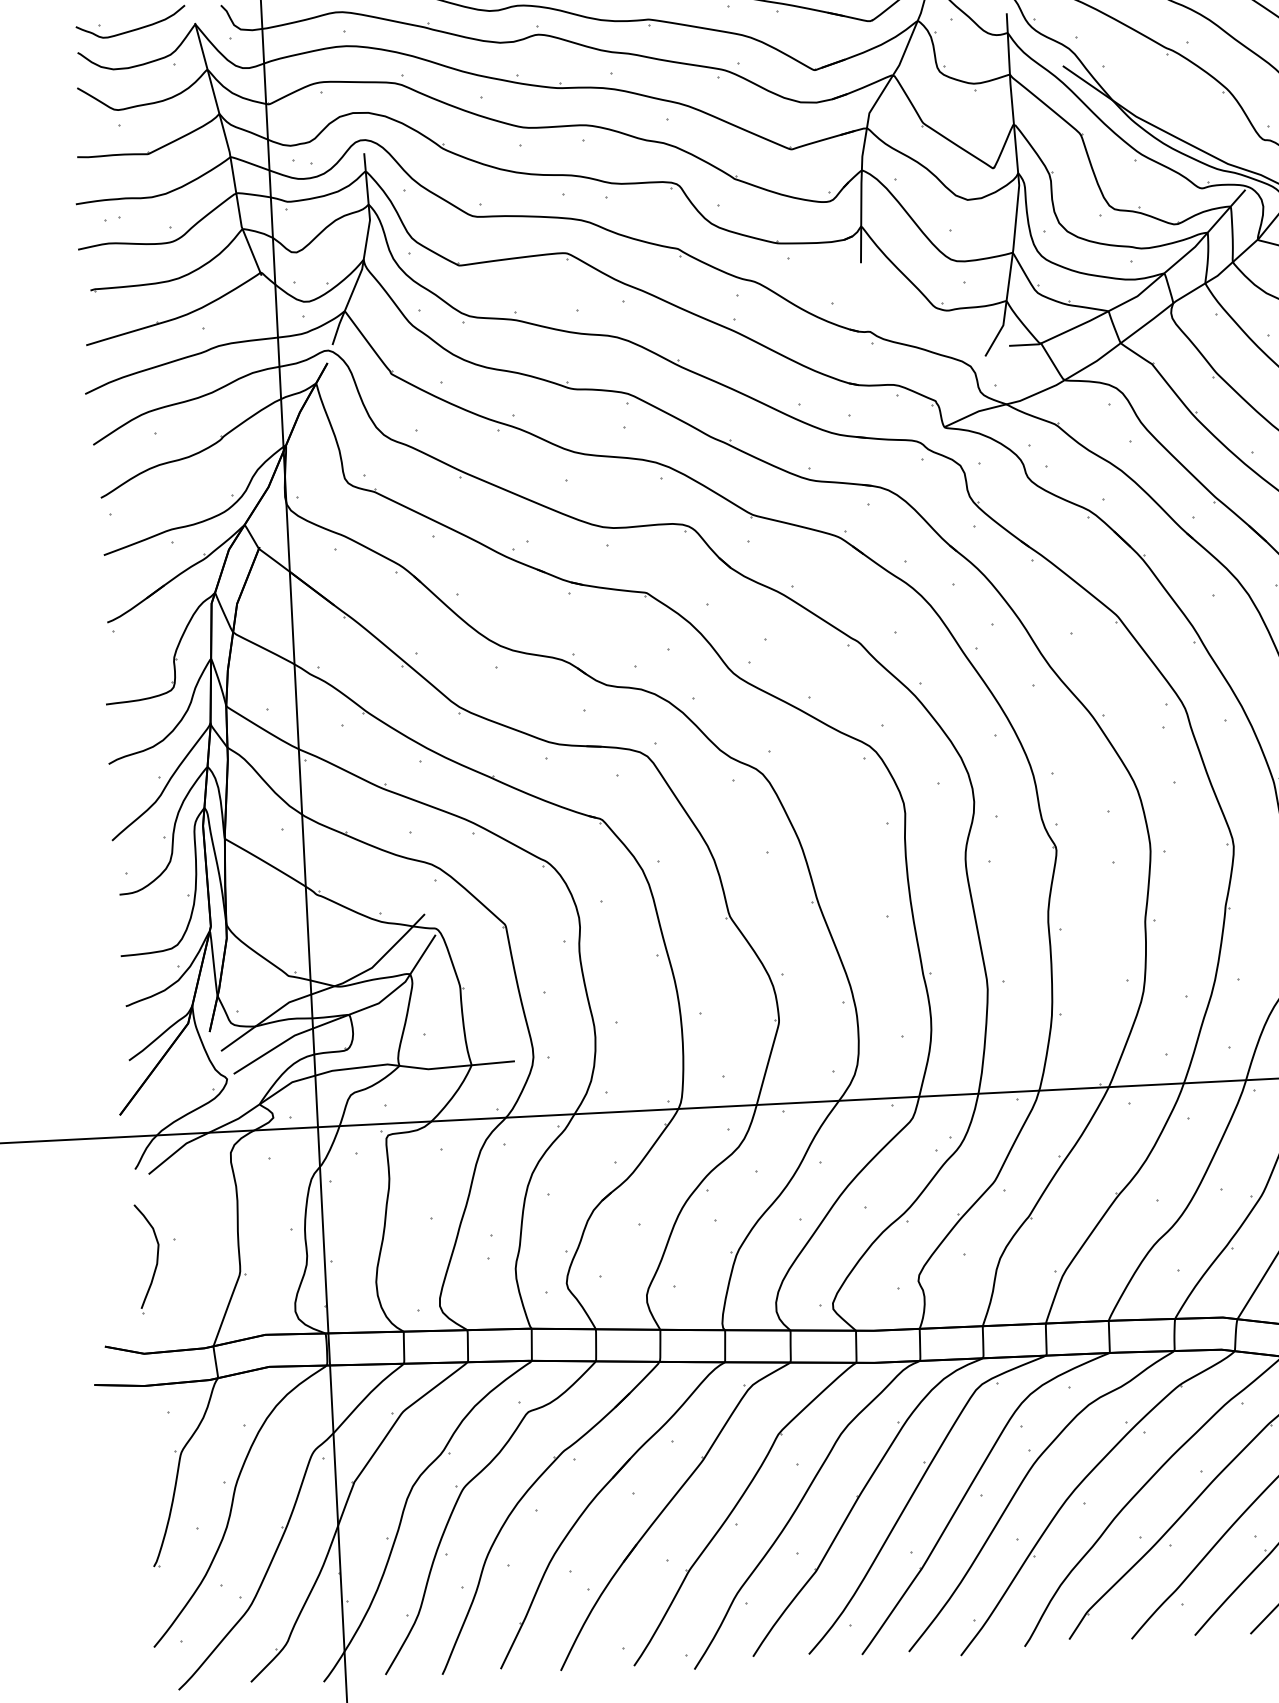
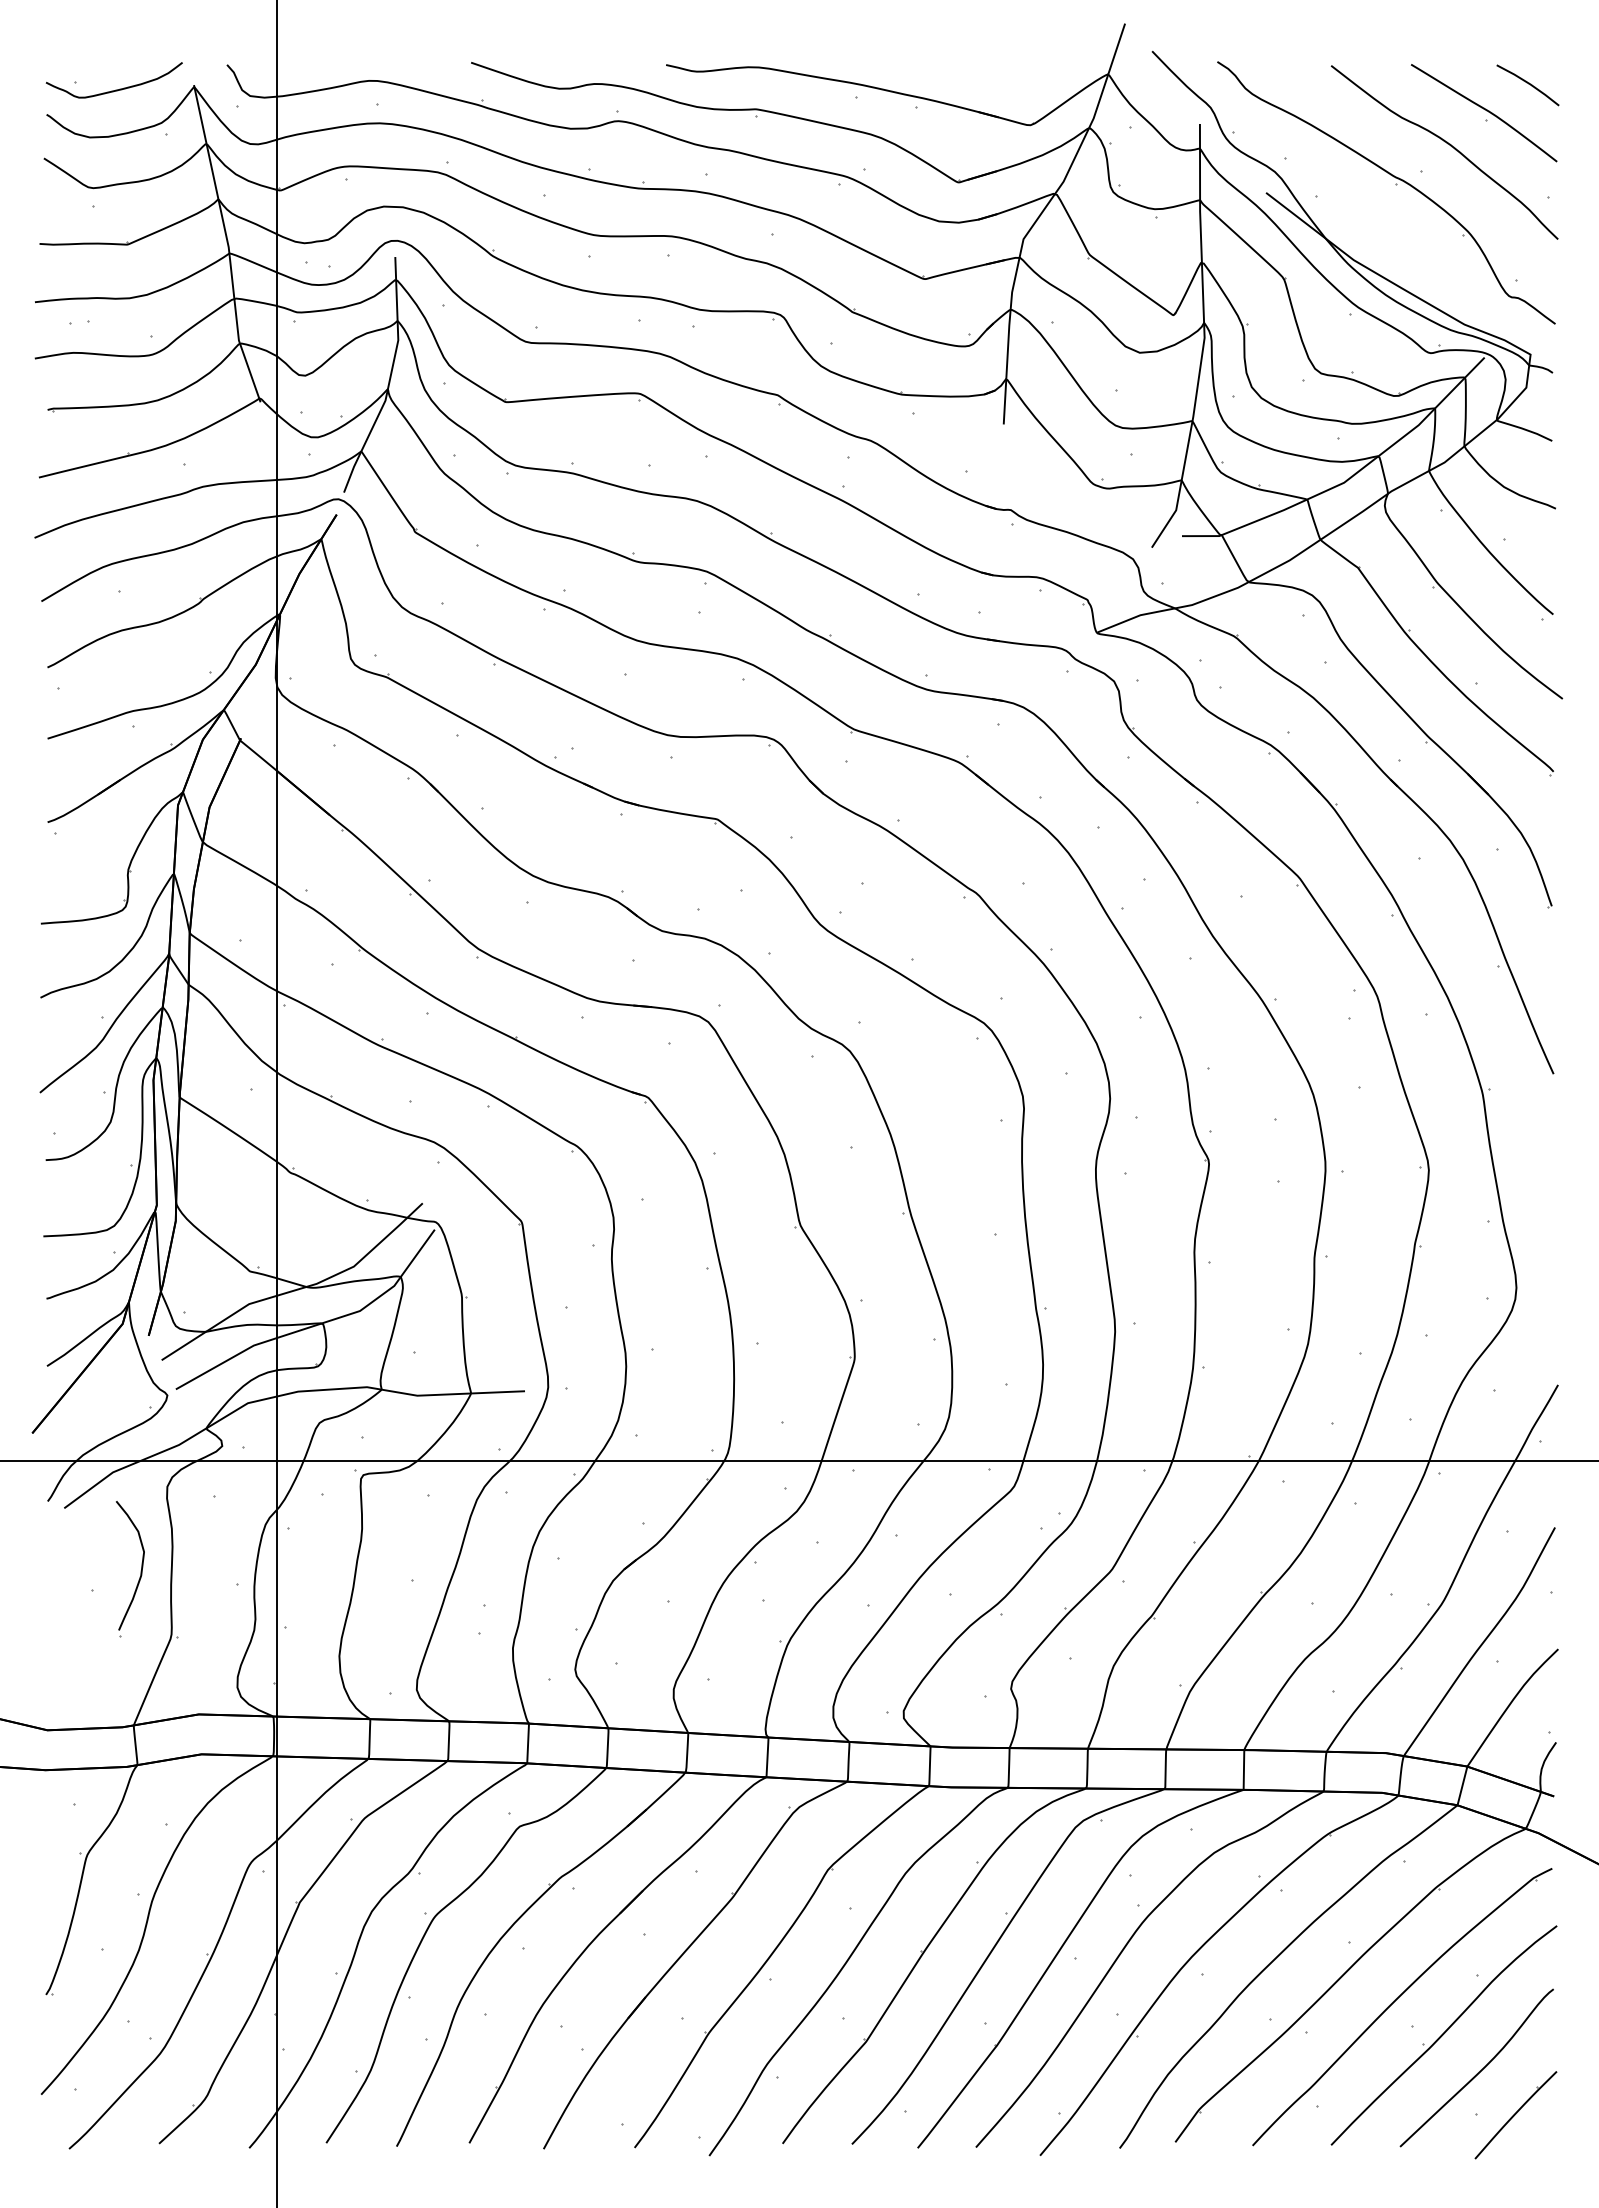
part: (156, 1260) -> (140, 1571), moved

